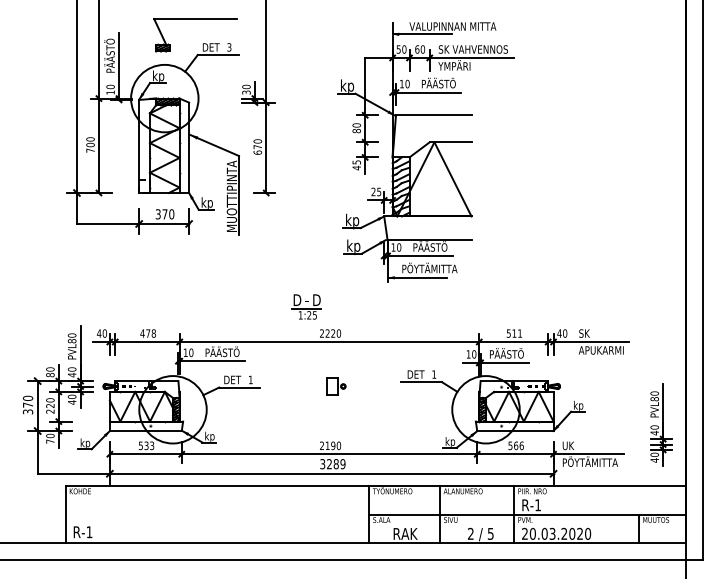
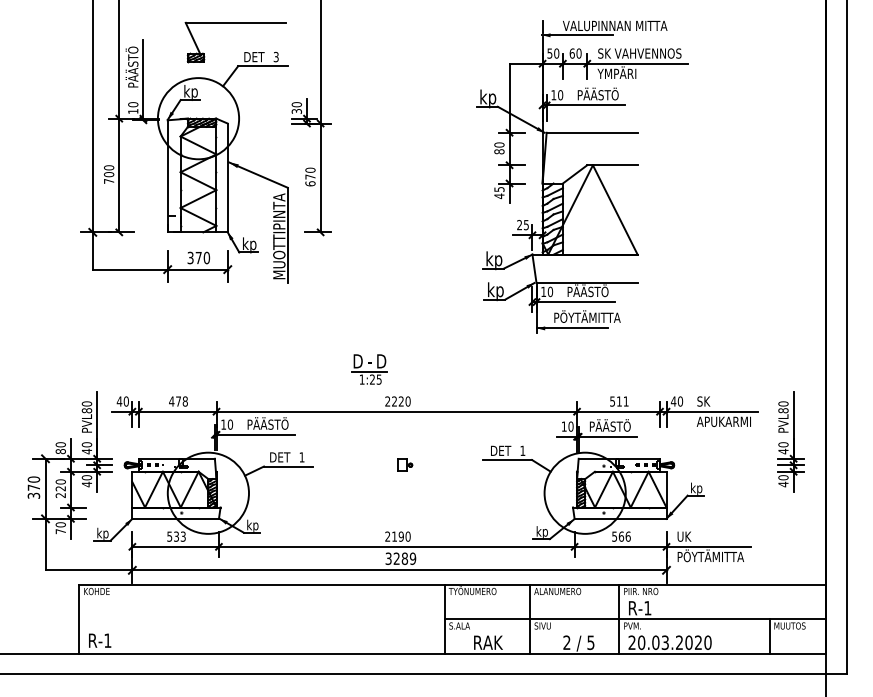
part: (425, 152) -> (582, 177), moved
part: (336, 386) -> (405, 465), size x0.62
part: (661, 424) -> (791, 441), moved

